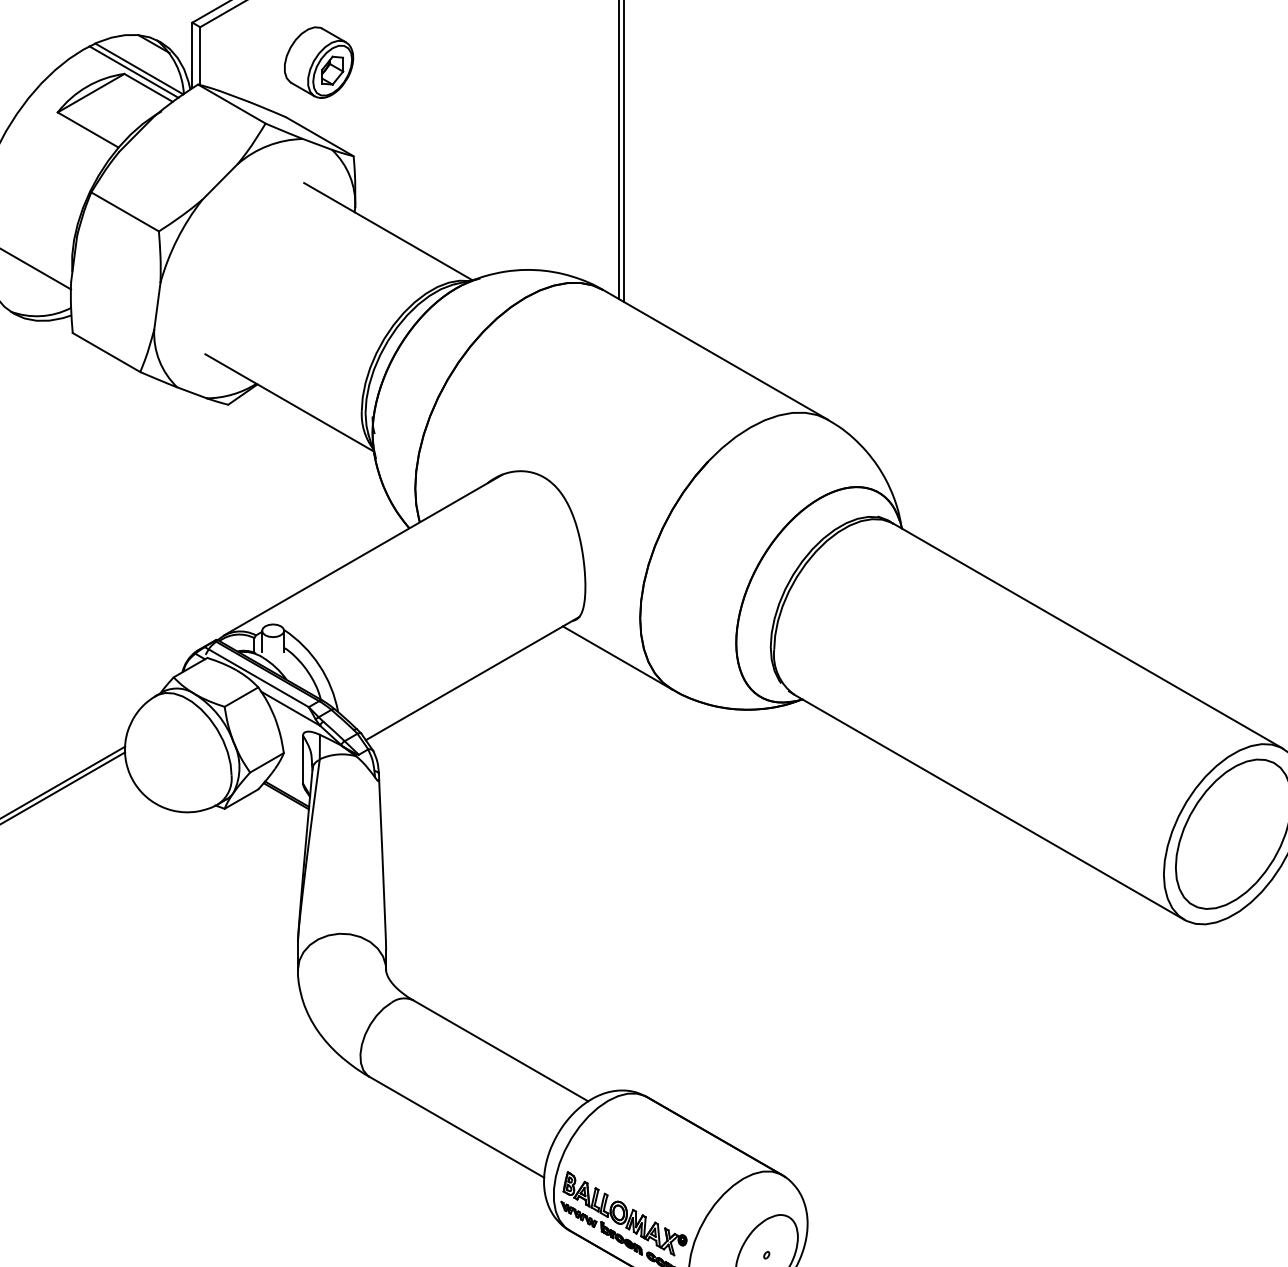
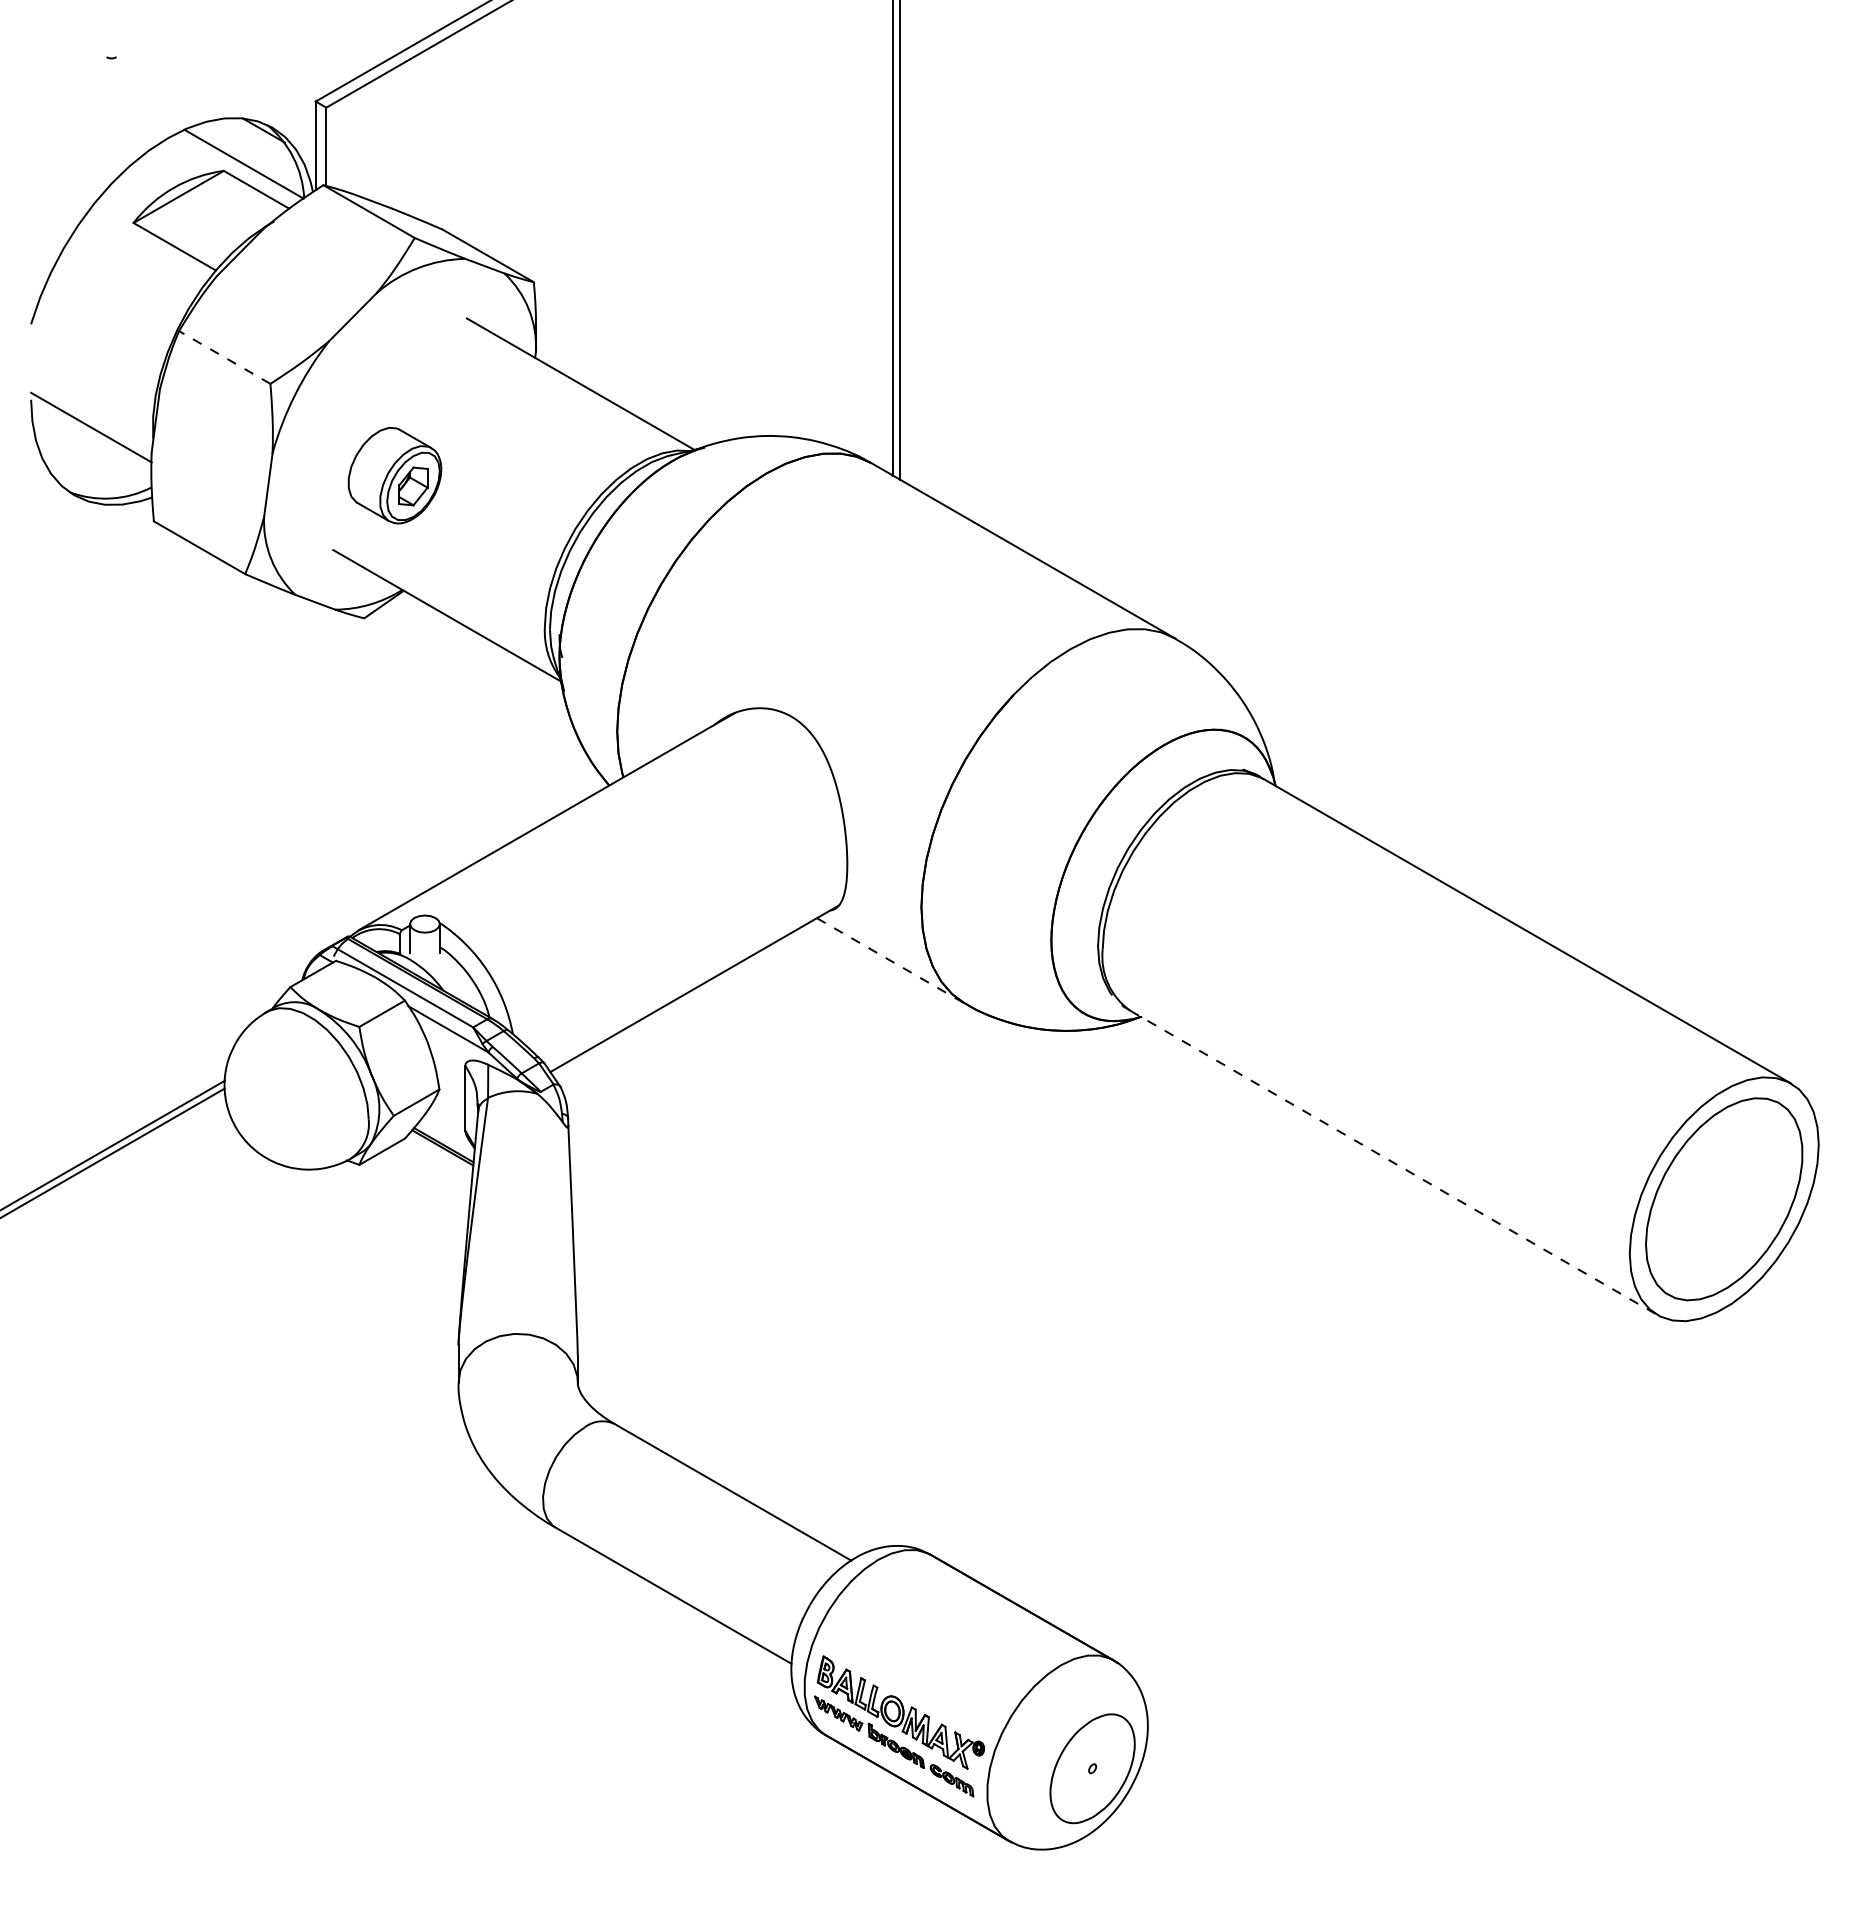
part: (318, 62) -> (394, 475), moved
line: (133, 72) -> (236, 168), removed
line: (124, 211) -> (224, 357), solid -> dashed
line: (618, 657) -> (891, 960), solid -> dashed
line: (989, 807) -> (1394, 1163), solid -> dashed

